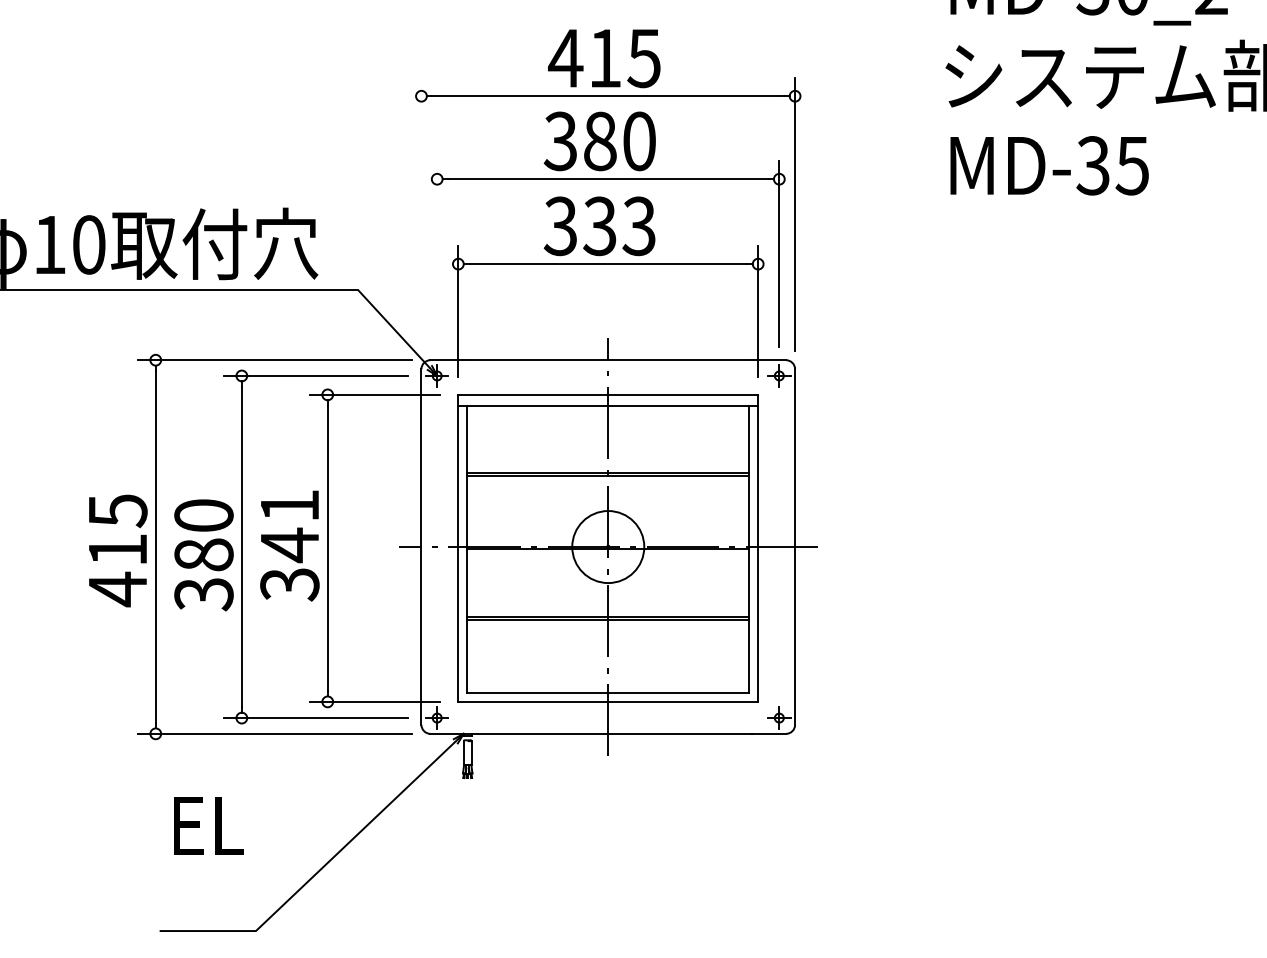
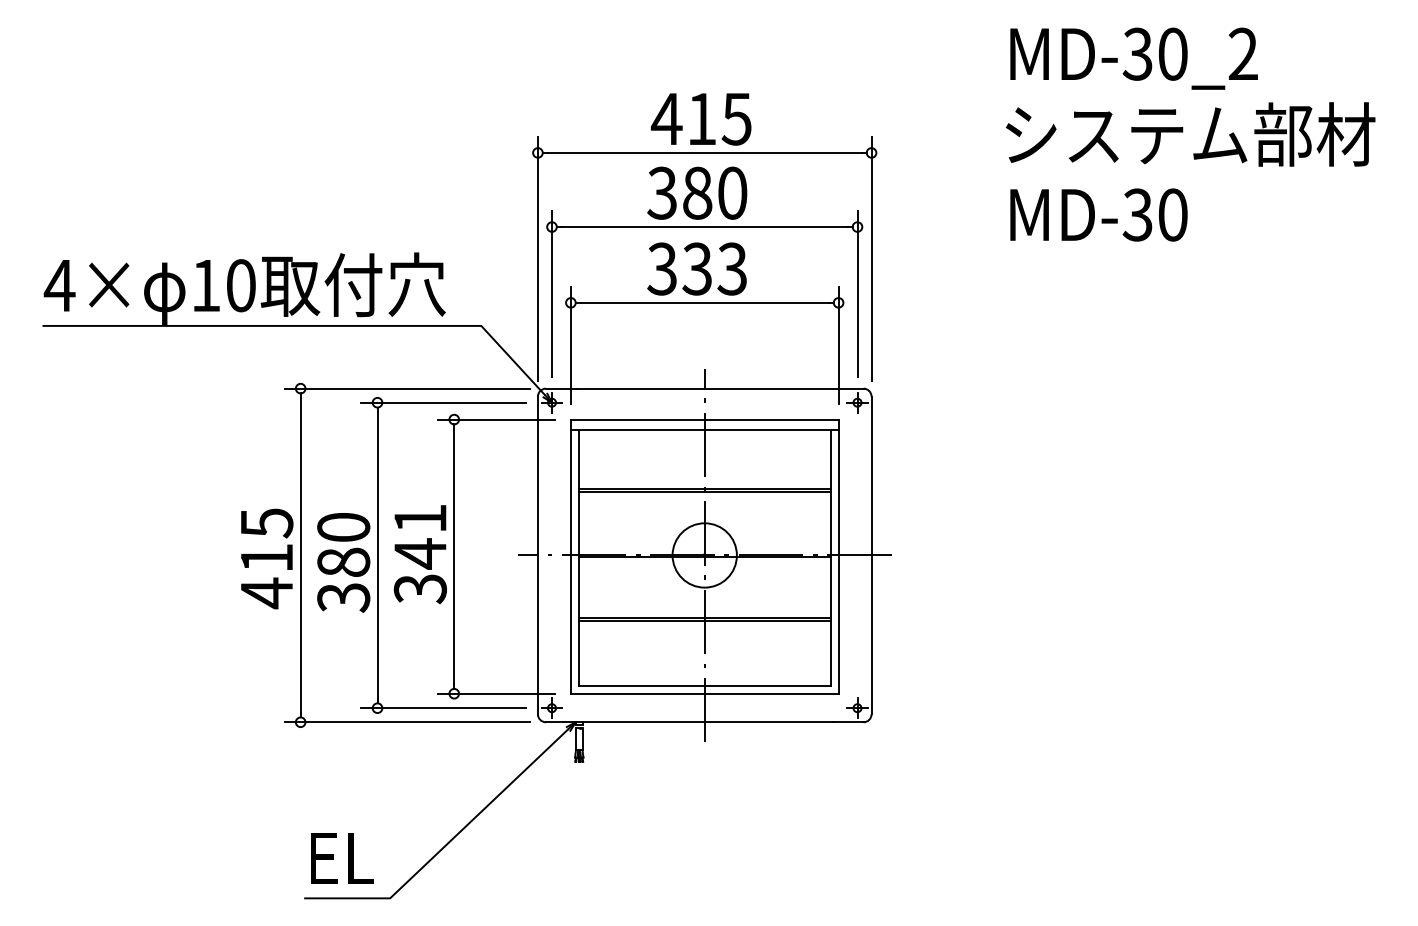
text: (1132, 165) -> (1172, 214), MD-35 -> MD-30
line: (420, 214) -> (537, 258), added
line: (437, 253) -> (552, 293), added
text: (209, 825) -> (342, 858), moved

